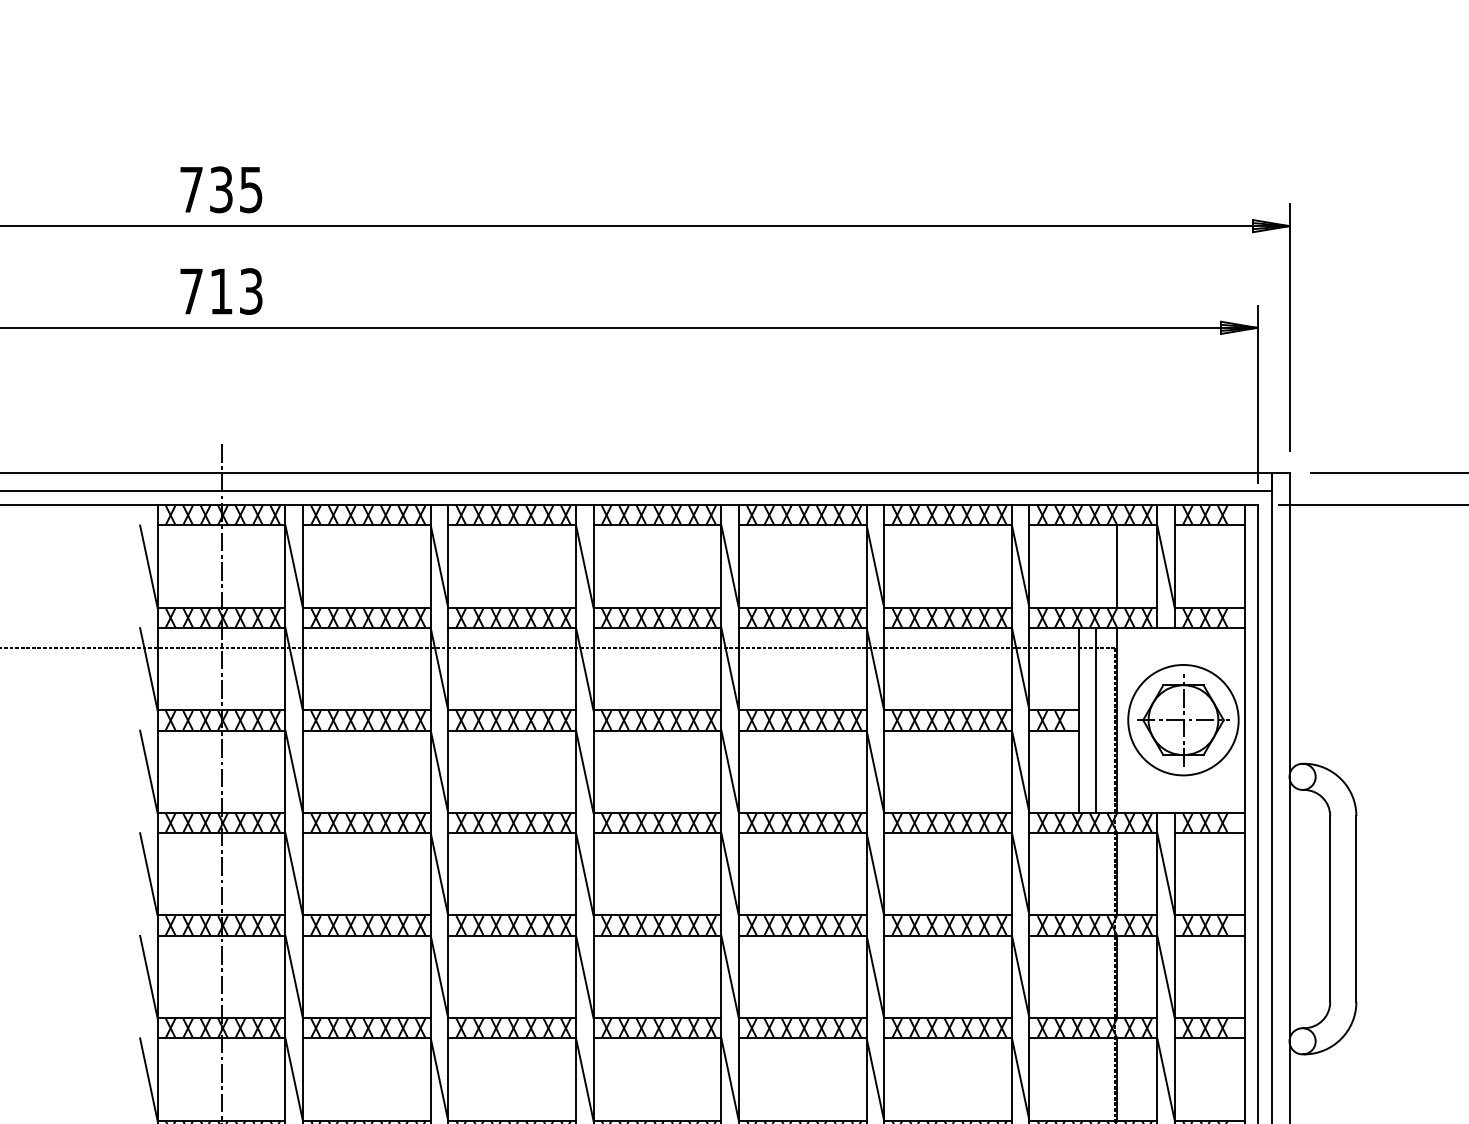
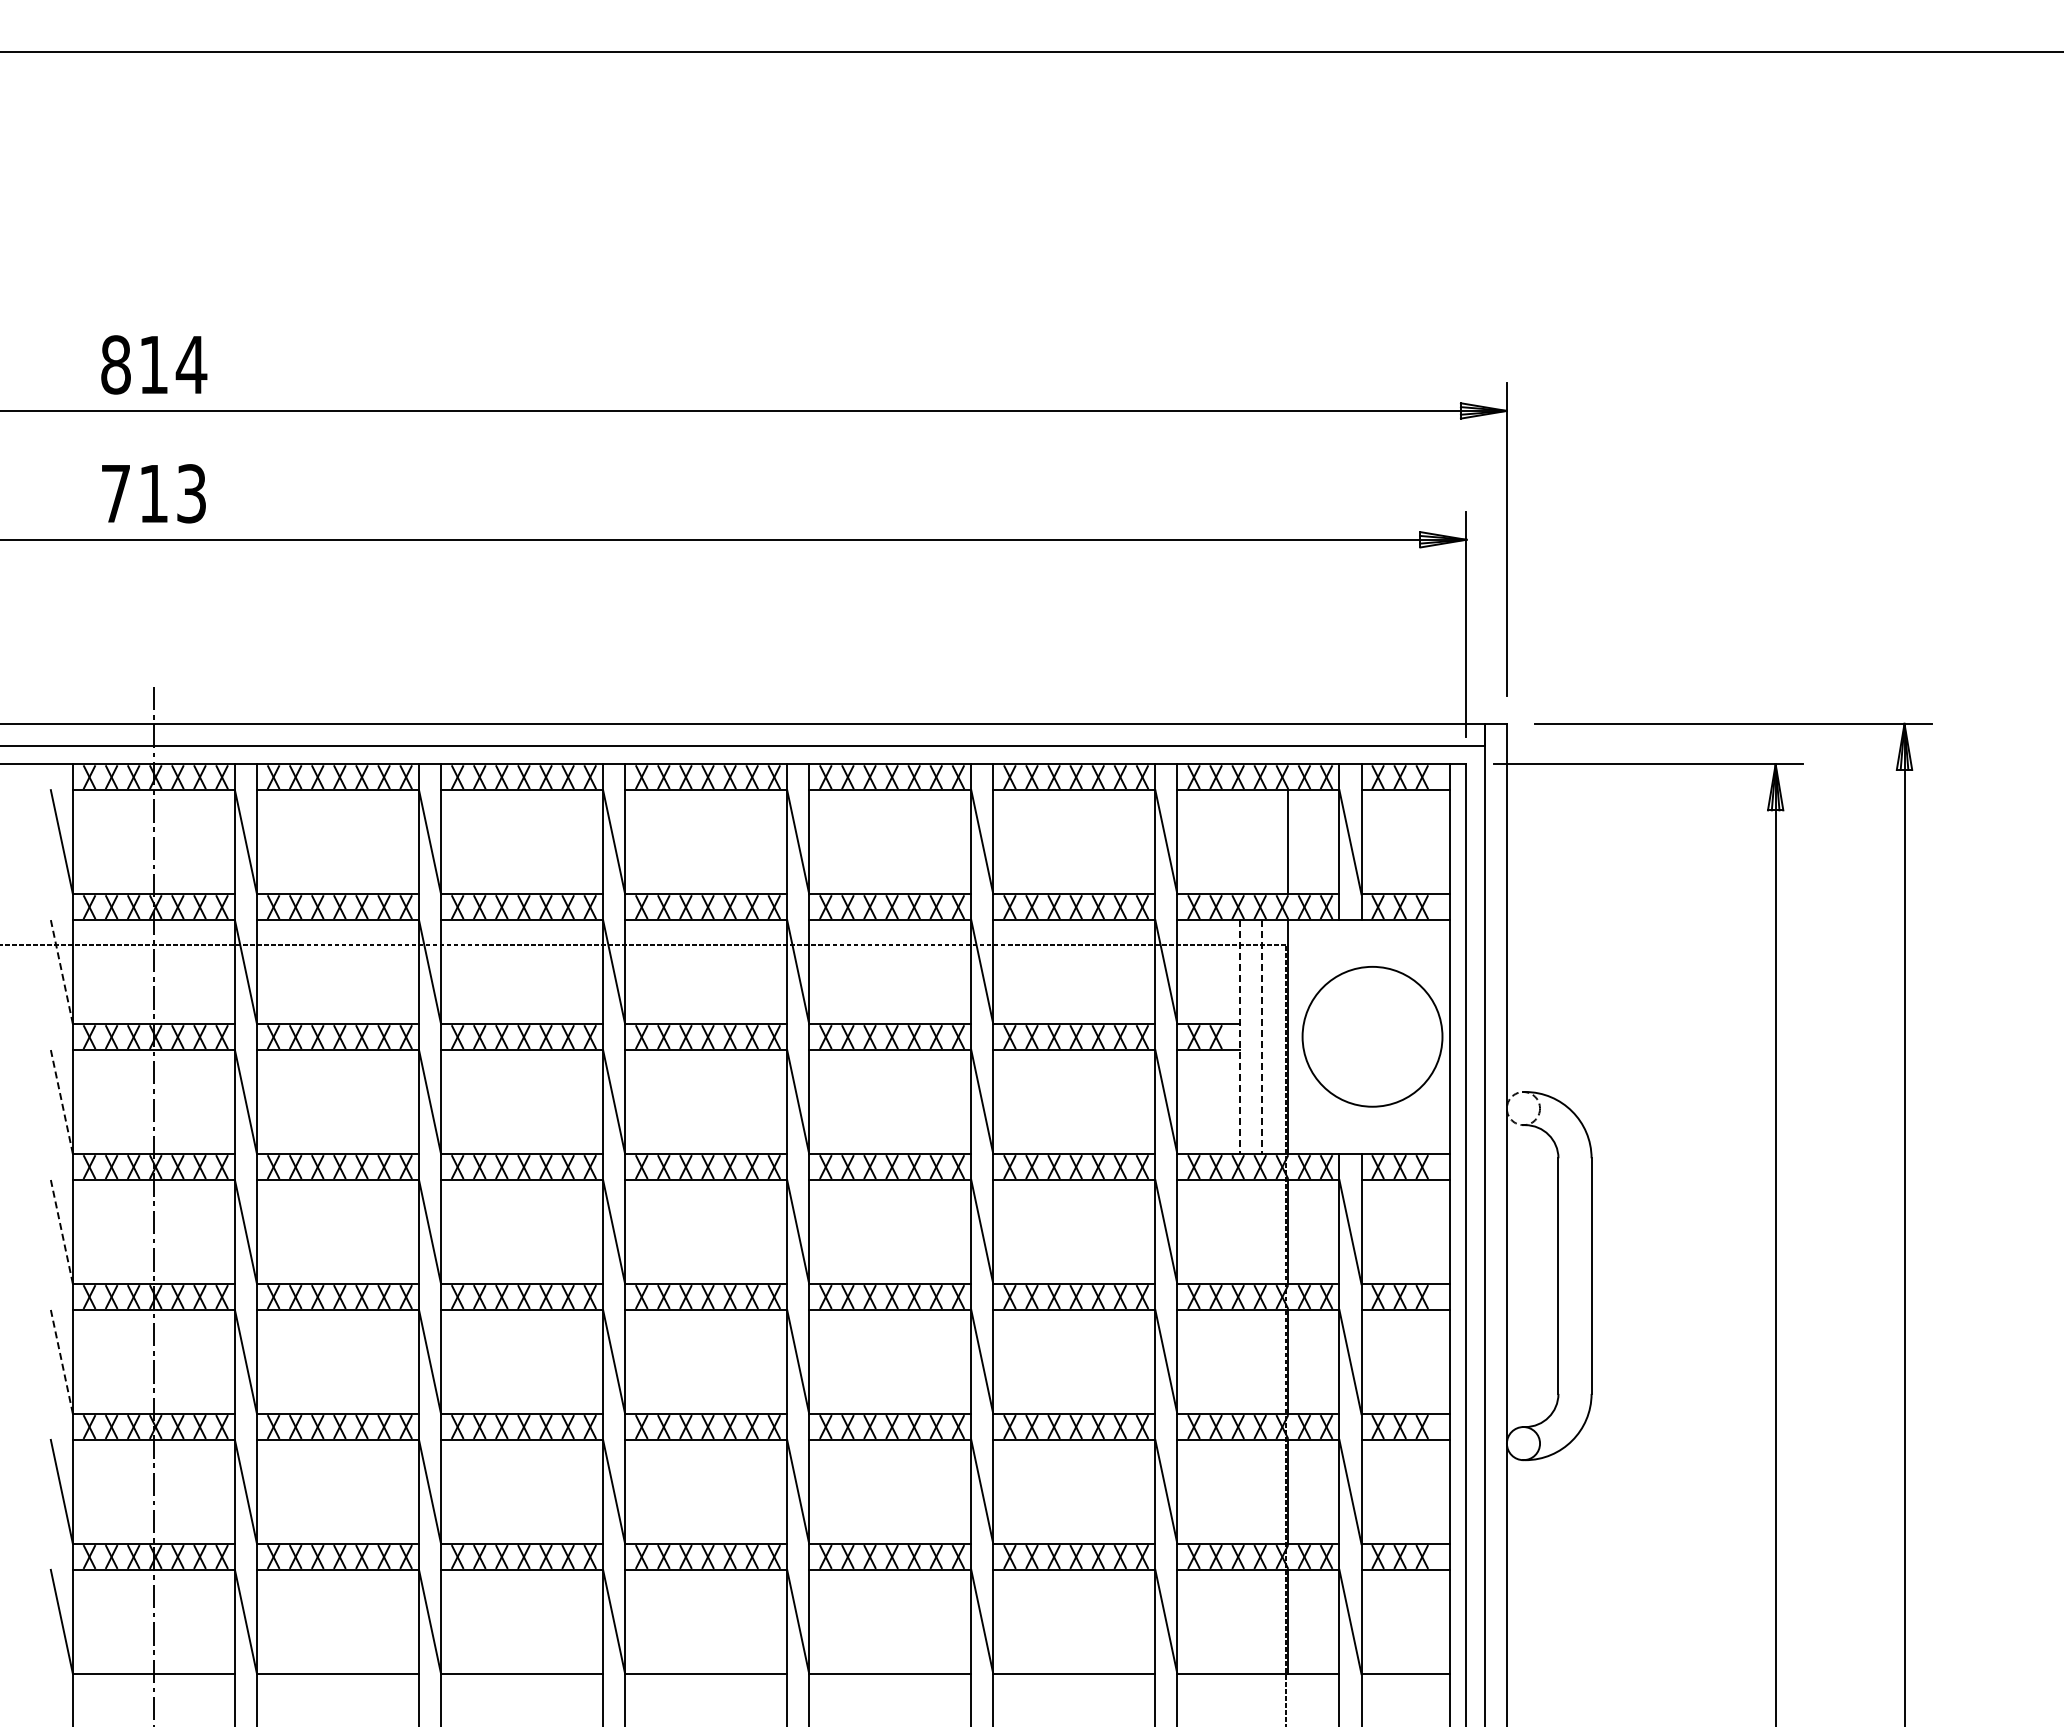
text: (221, 189) -> (154, 364), 735 -> 814
line: (149, 669) -> (62, 972), solid -> dashed
part: (1183, 719) -> (1372, 1036), removed
line: (1079, 720) -> (1240, 1037), solid -> dashed
line: (1096, 720) -> (1262, 1037), solid -> dashed
line: (149, 772) -> (62, 1102), solid -> dashed
circle: (1302, 776) -> (1523, 1108), solid -> dashed
line: (149, 874) -> (62, 1232), solid -> dashed
line: (149, 977) -> (62, 1362), solid -> dashed

